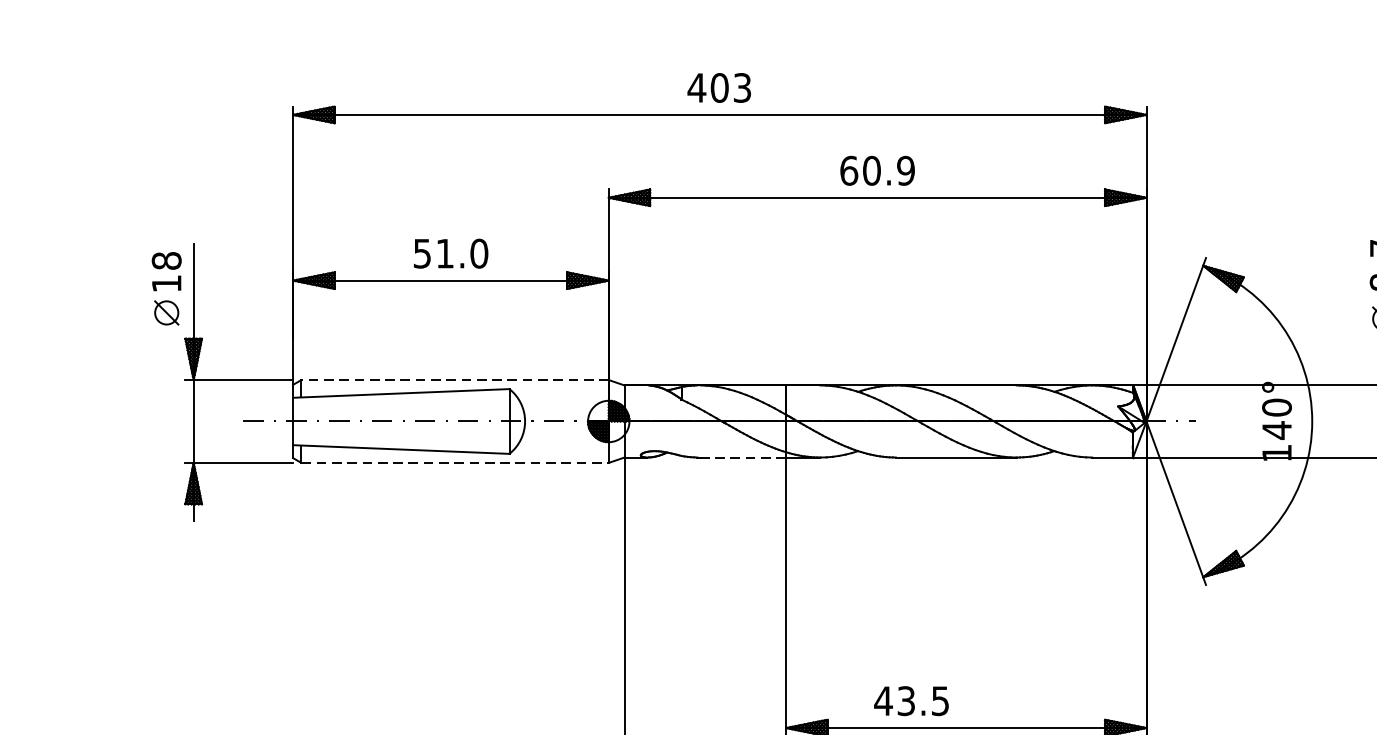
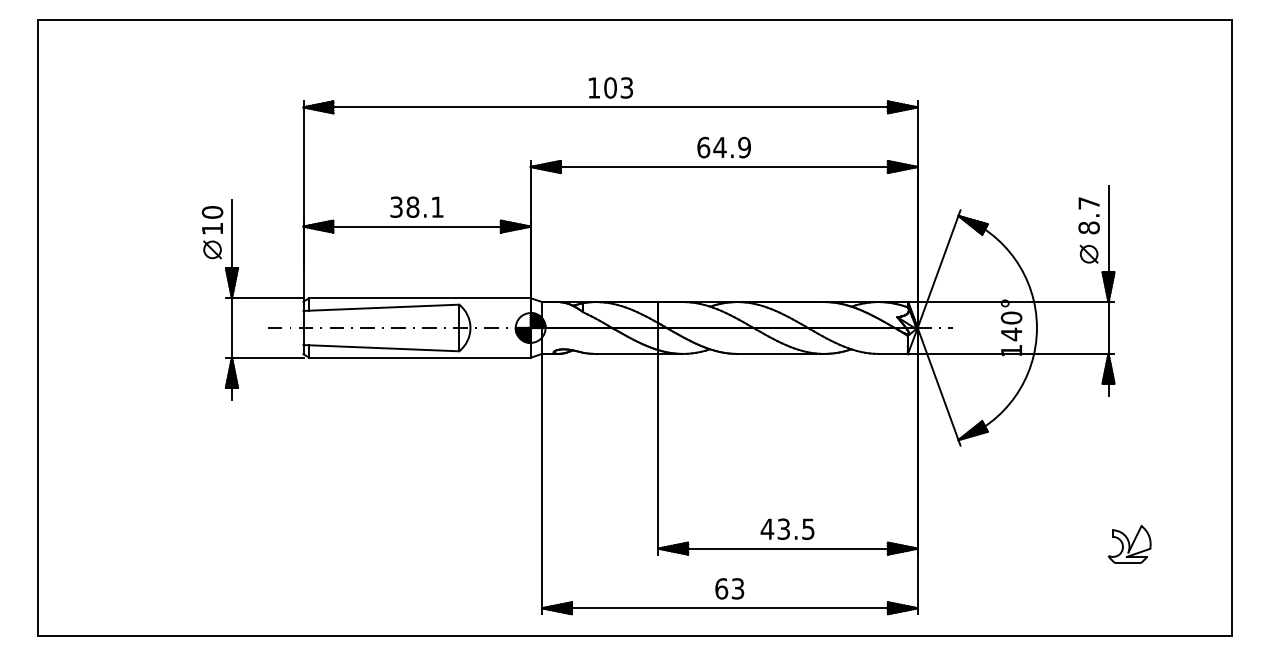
text: (696, 87) -> (593, 87), 403 -> 103
text: (871, 170) -> (719, 147), 60.9 -> 64.9
text: (451, 252) -> (417, 206), 51.0 -> 38.1
text: (166, 261) -> (212, 212), 18 -> 10
line: (455, 380) -> (420, 298), dashed -> solid
line: (743, 456) -> (627, 353), dashed -> solid
line: (455, 462) -> (420, 357), dashed -> solid
text: (911, 700) -> (787, 528), moved

